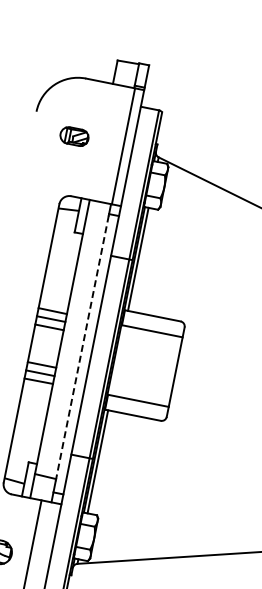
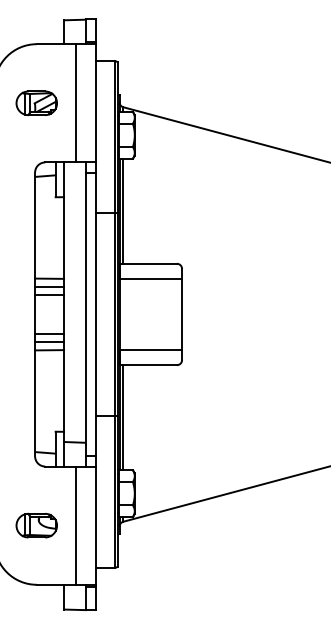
part: (74, 136) -> (36, 103), size x1.43
line: (123, 146) -> (75, 103), moved
line: (81, 349) -> (85, 310), dashed -> solid

